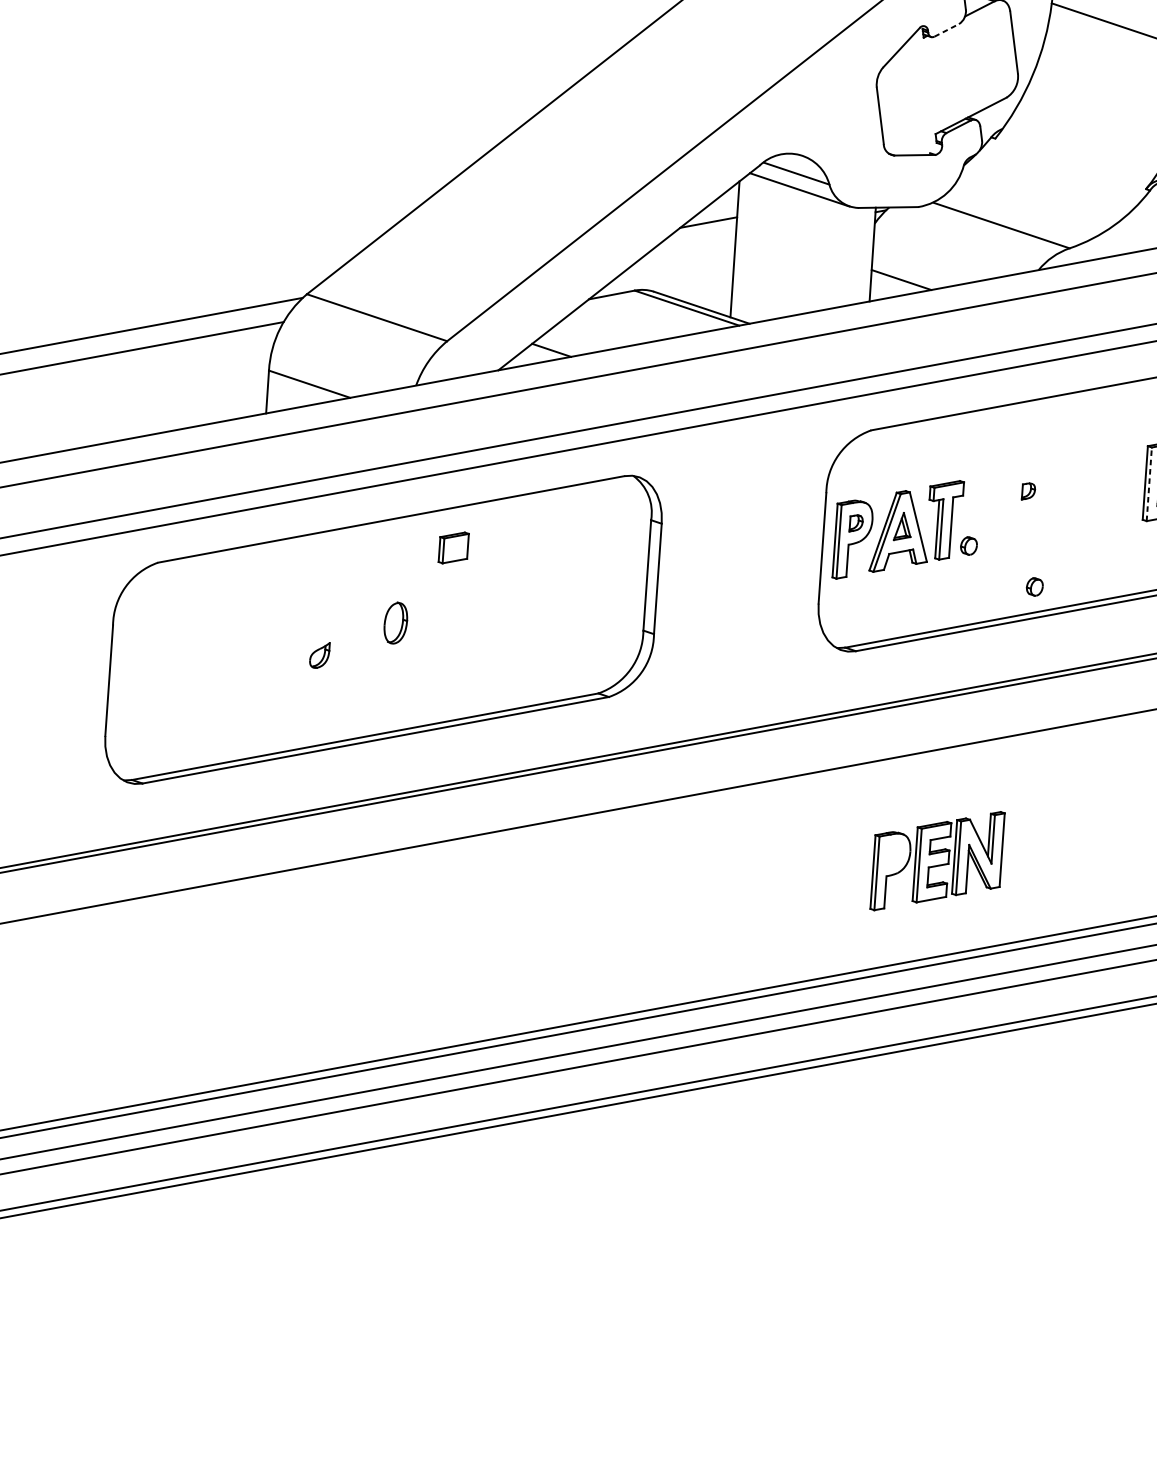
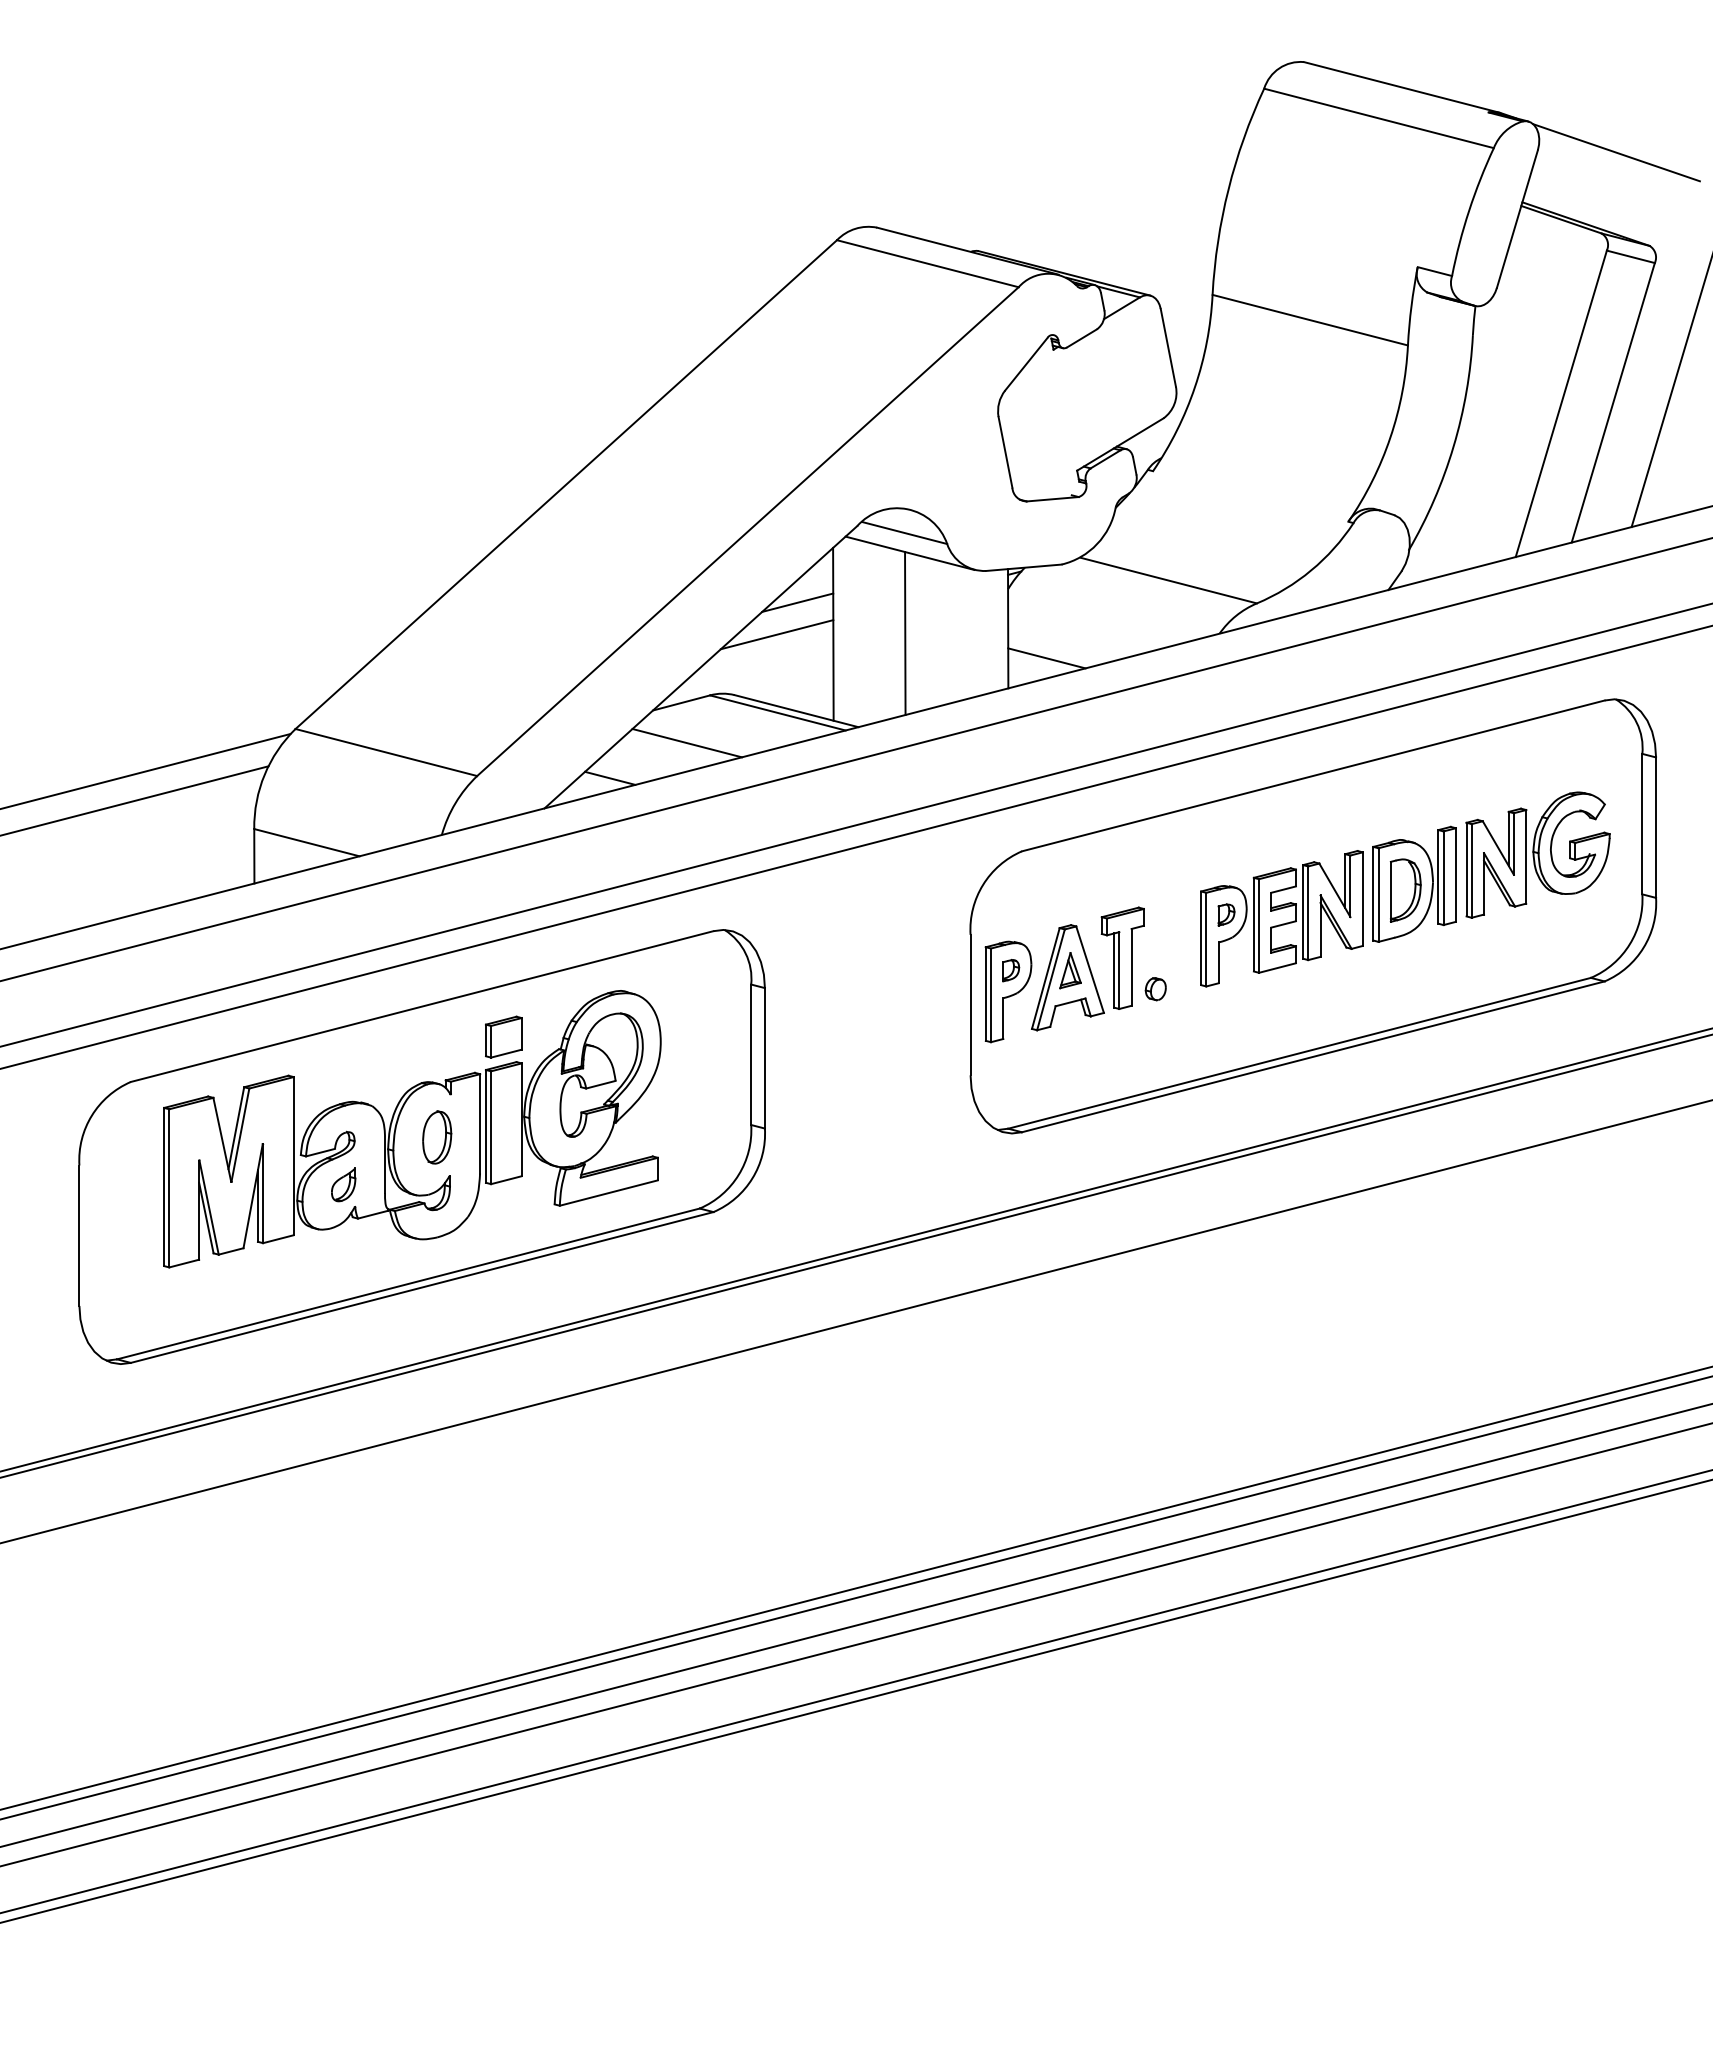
line: (947, 30) -> (1082, 338), dashed -> solid
line: (690, 246) -> (776, 634), added
line: (791, 252) -> (905, 633), added
line: (613, 327) -> (686, 743), added
line: (1149, 484) -> (1378, 895), dashed -> solid
part: (1034, 587) -> (1242, 1035), removed
part: (376, 615) -> (412, 1129), added
part: (937, 860) -> (1281, 918), moved

